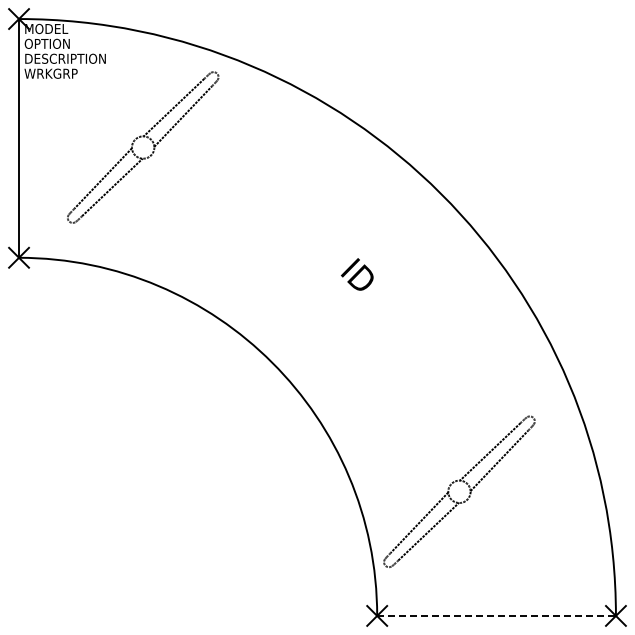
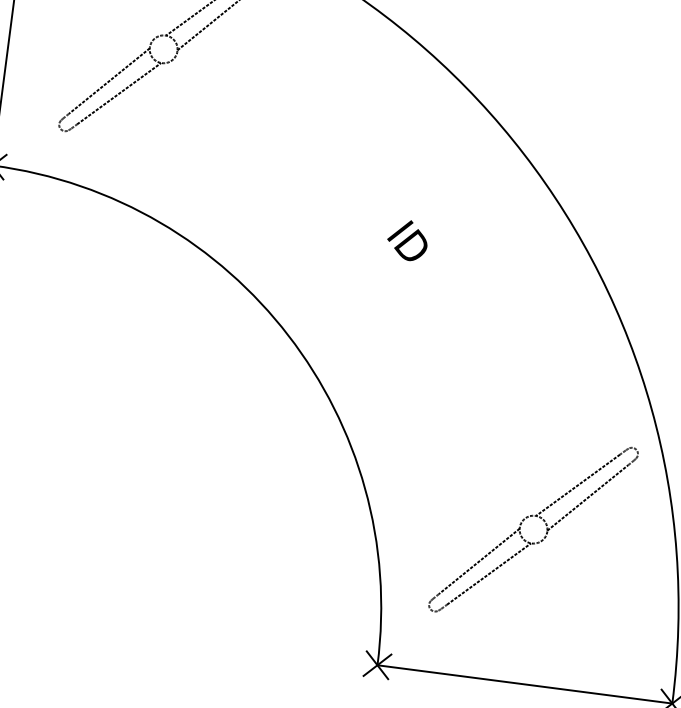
part: (463, 482) -> (540, 518), moved
line: (497, 615) -> (526, 684), dashed -> solid

